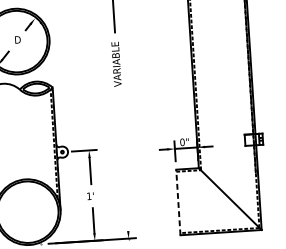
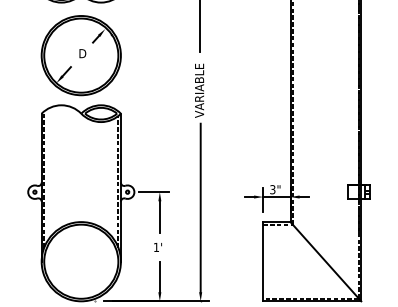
text: (182, 142) -> (272, 189), 0" -> 3"
line: (123, 160) -> (200, 207), added
line: (178, 202) -> (263, 261), dashed -> solid

